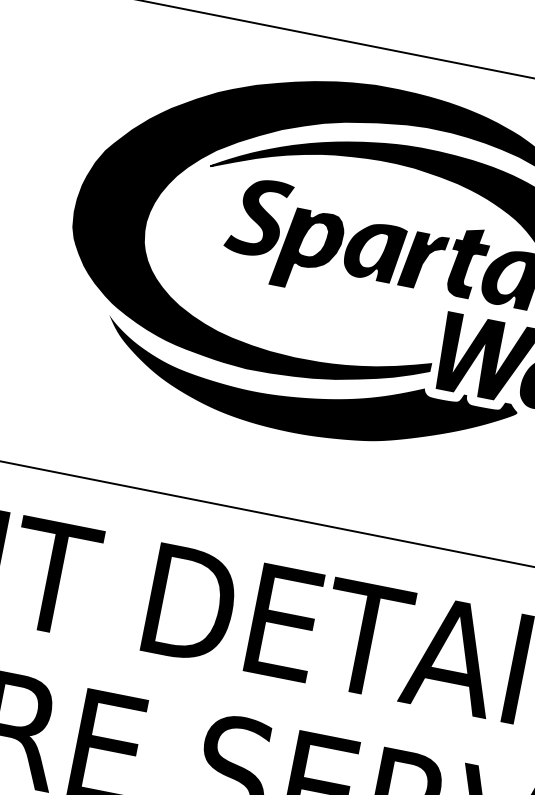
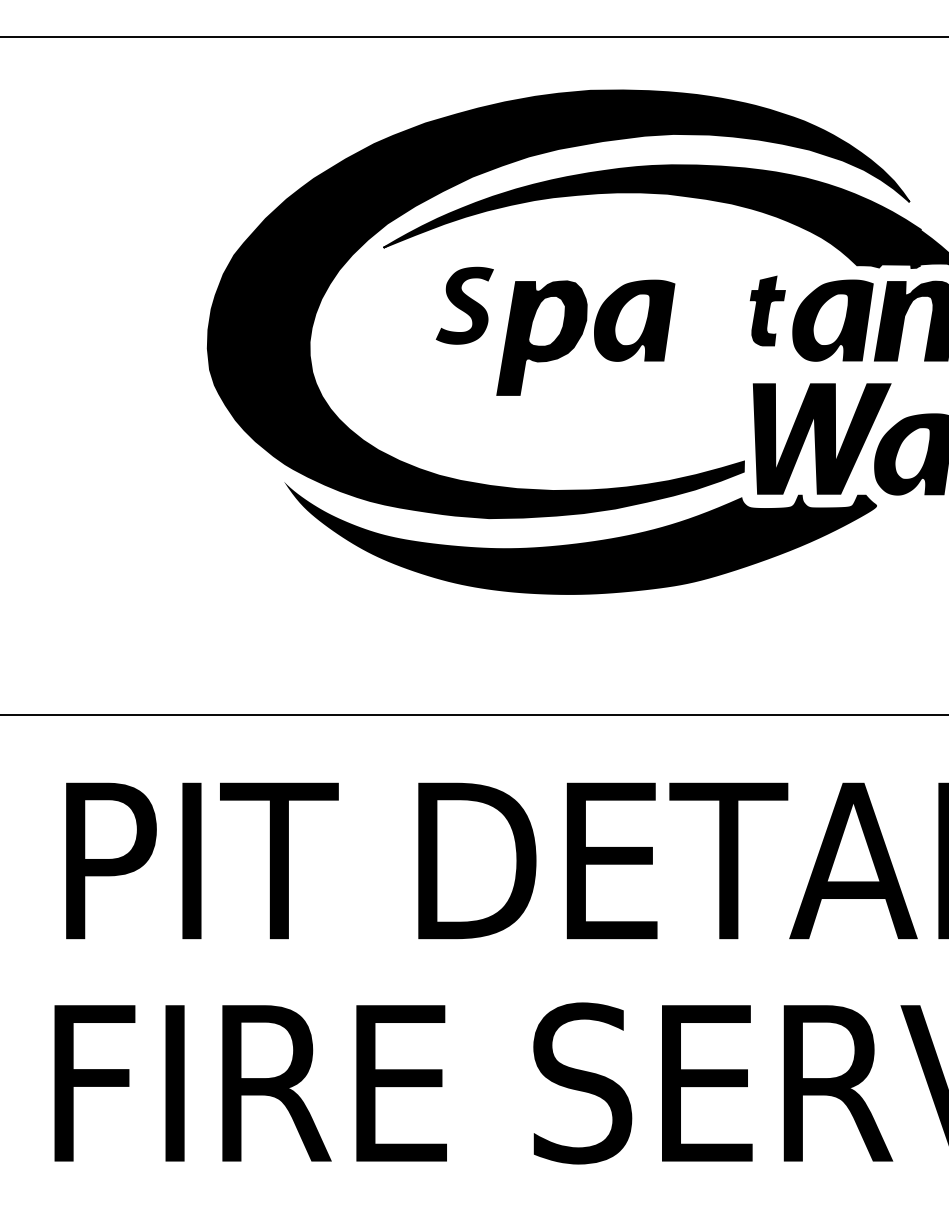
part: (258, 217) -> (464, 305), size x0.7
fill: (422, 261) -> (704, 321), removed
part: (468, 262) -> (767, 310), size x0.7

